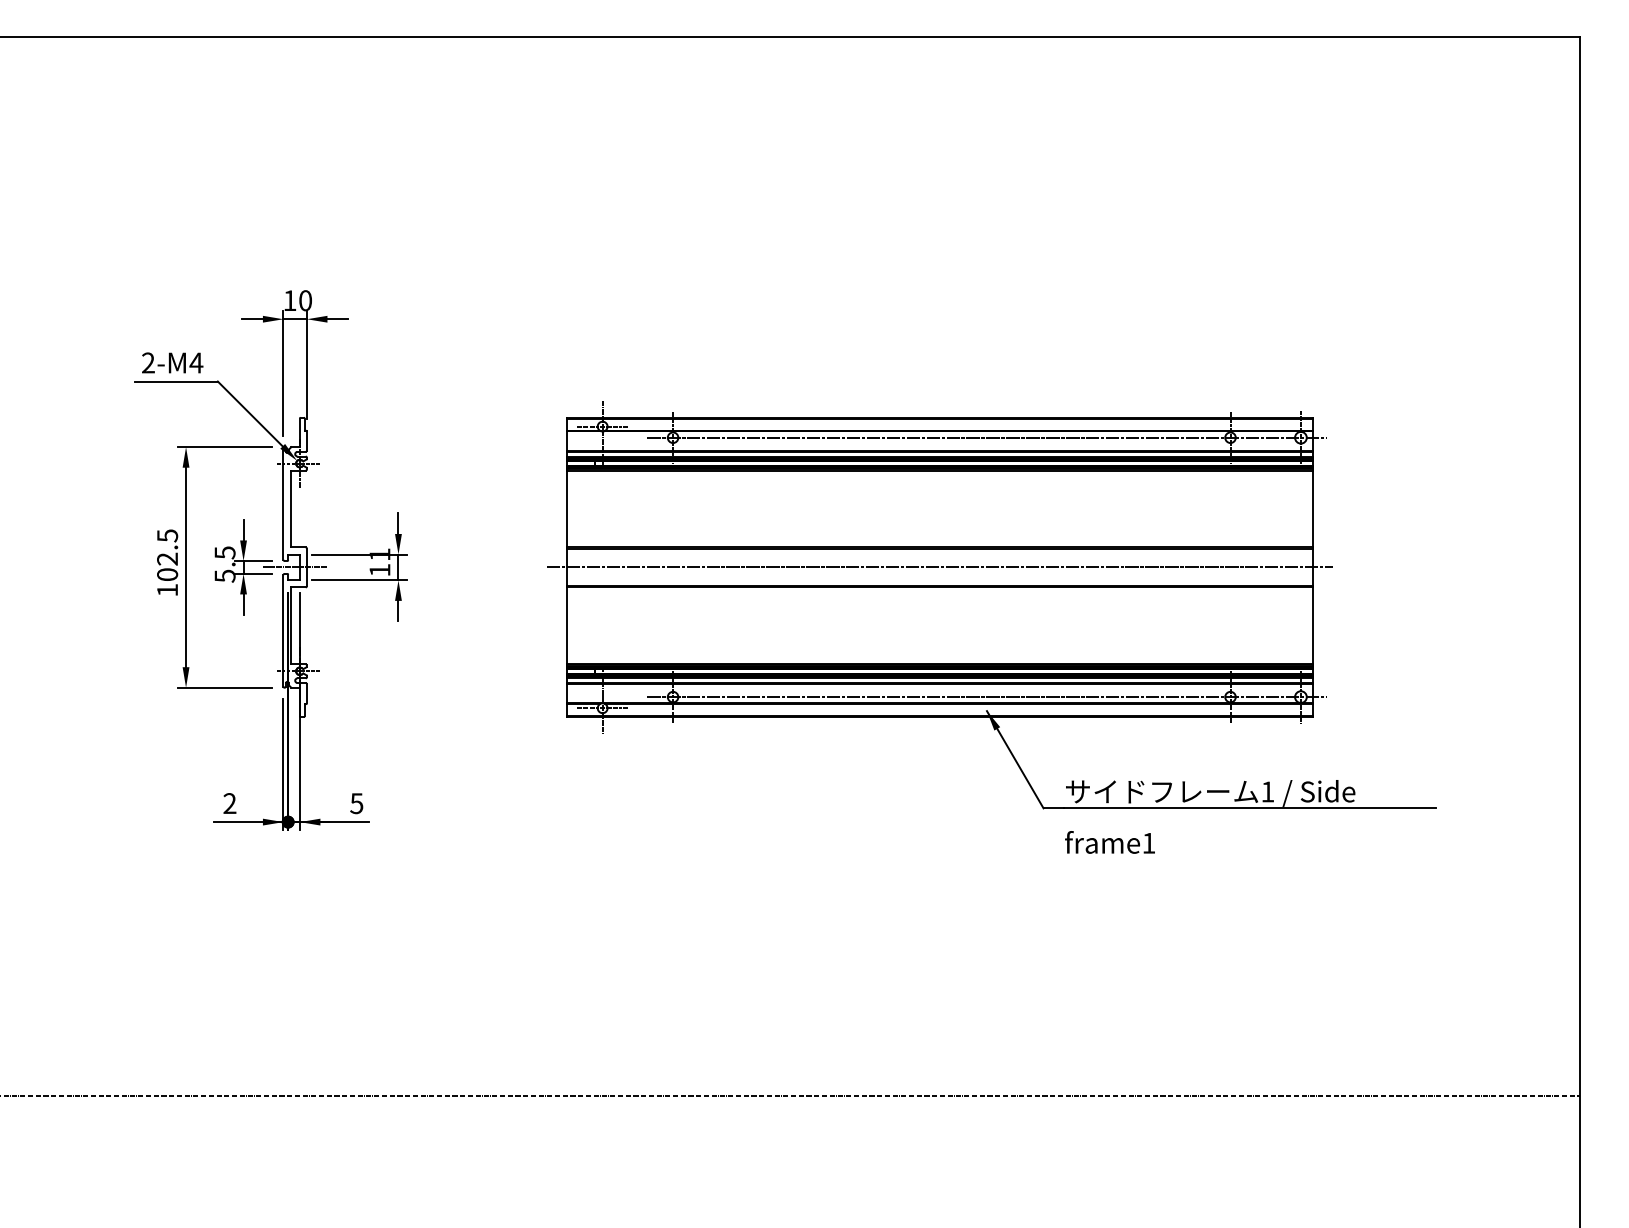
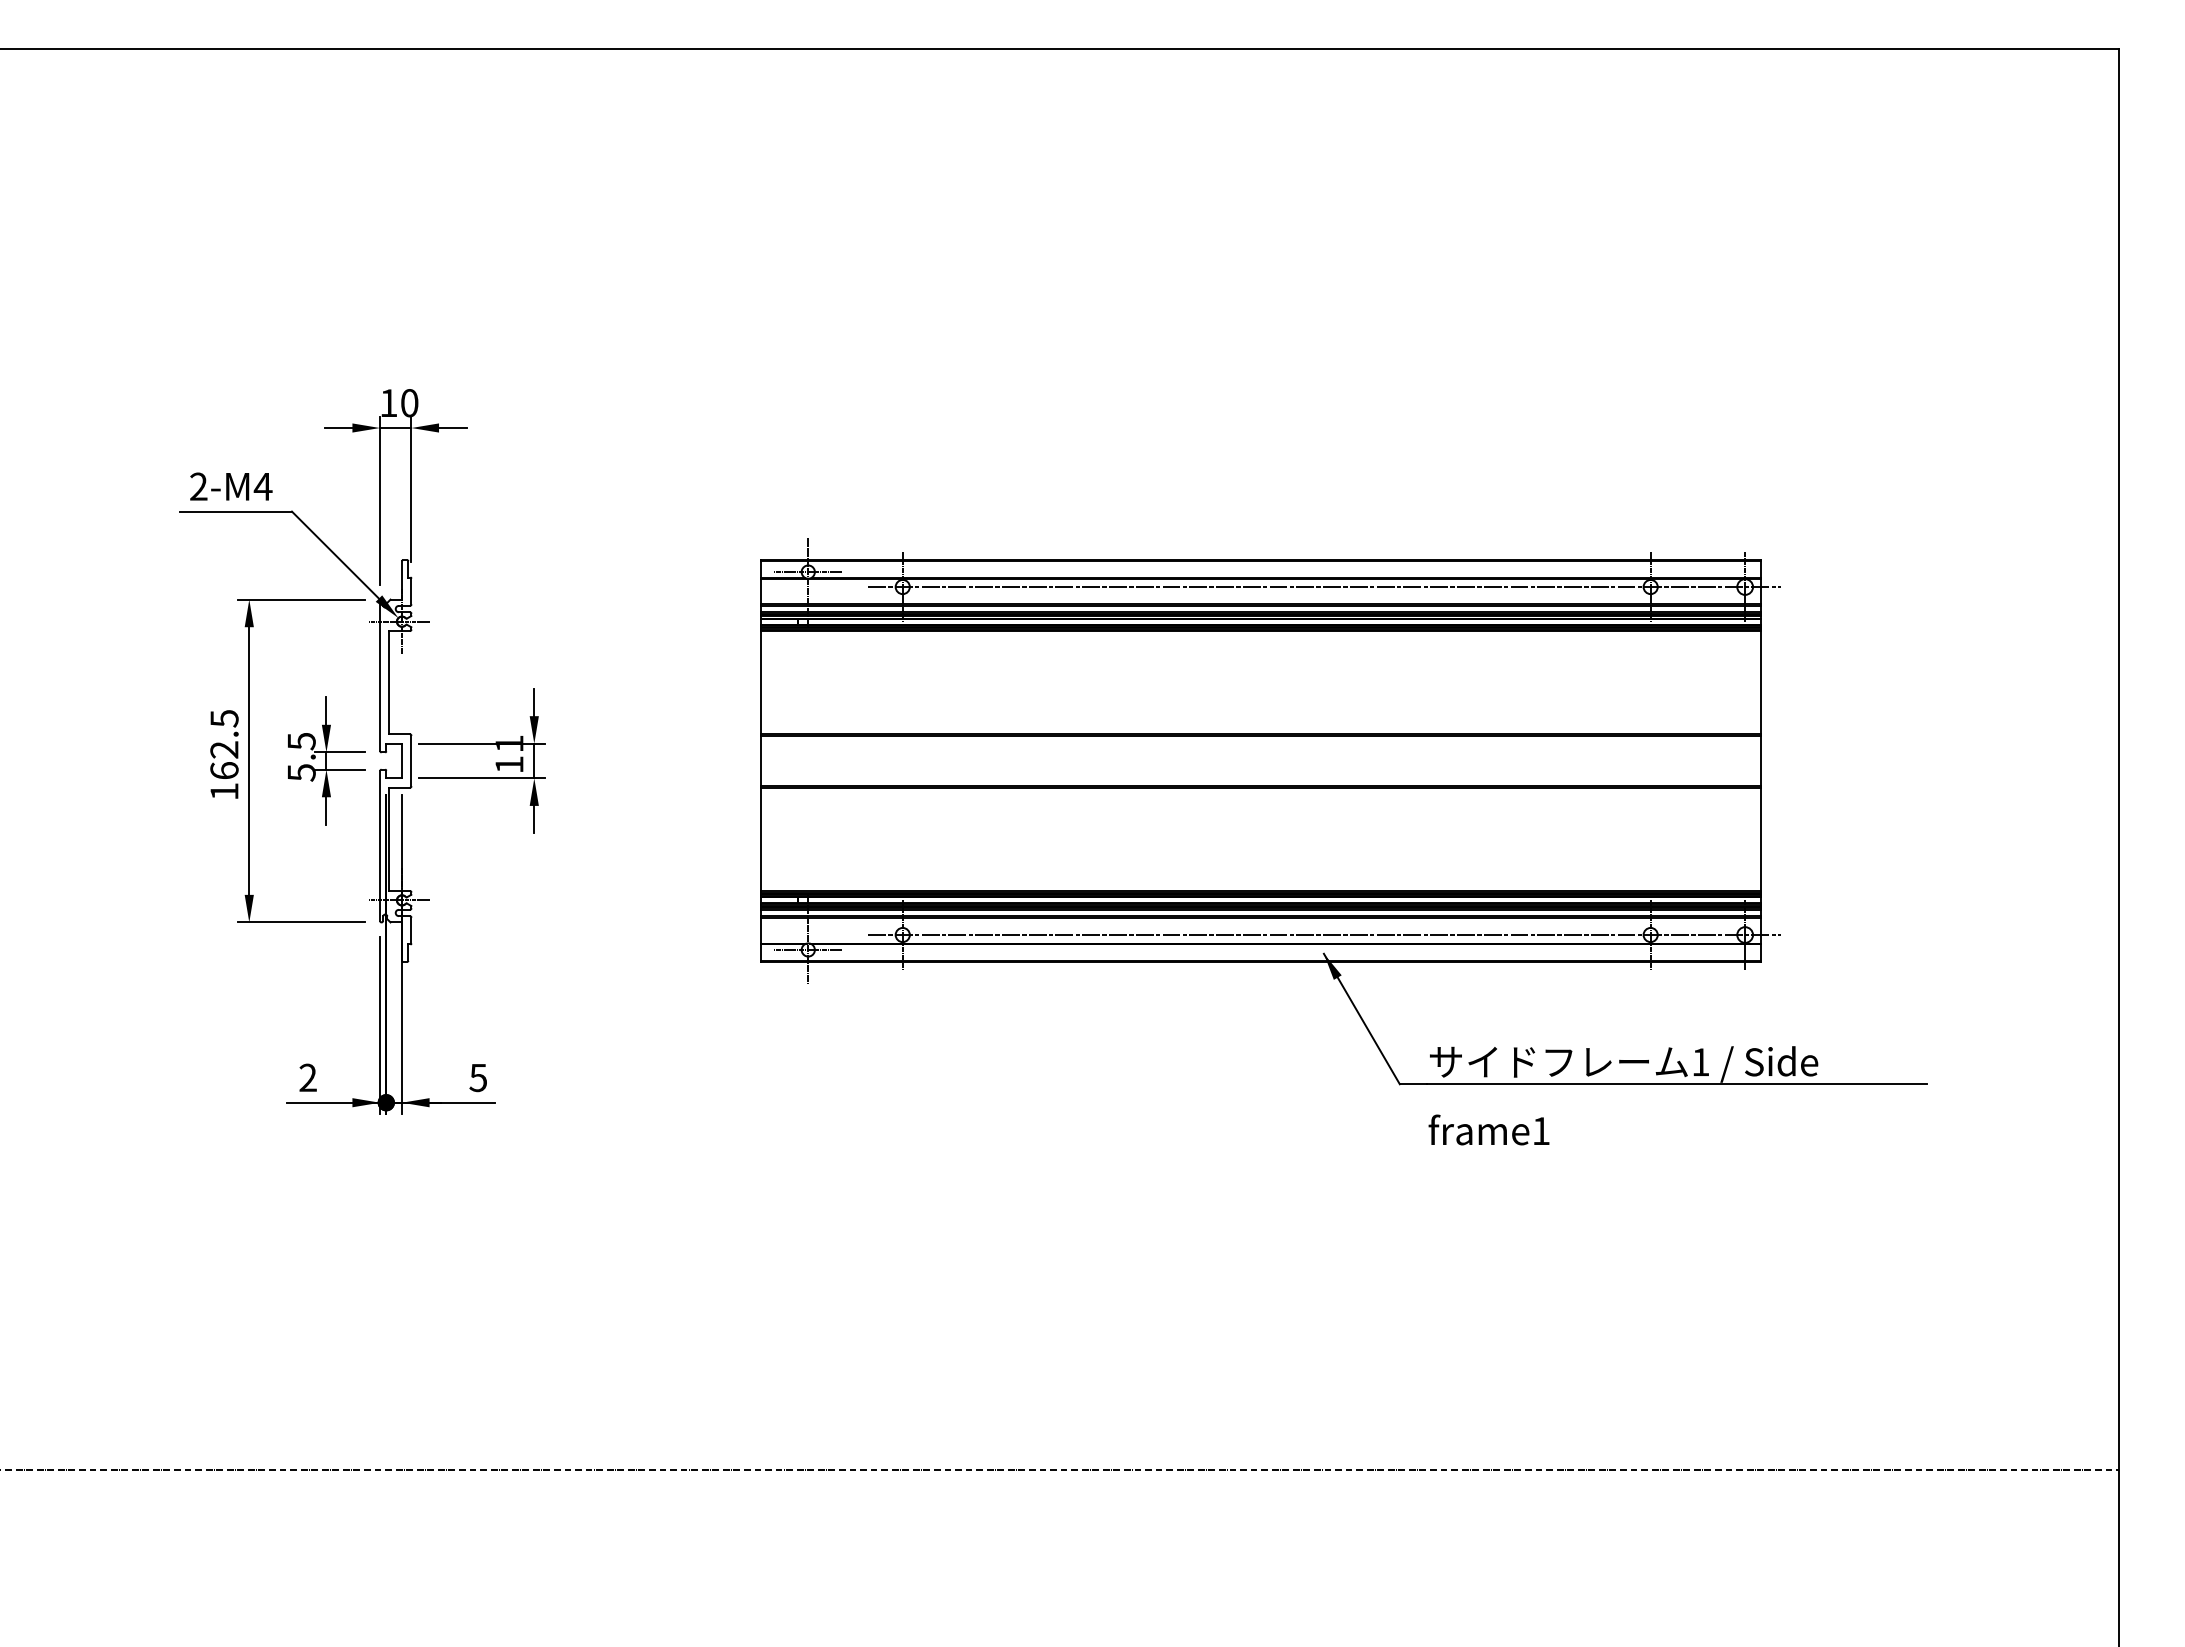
line: (295, 567) -> (395, 761), removed
line: (939, 567) -> (1260, 761), removed
text: (167, 574) -> (224, 770), 102.5 -> 162.5

